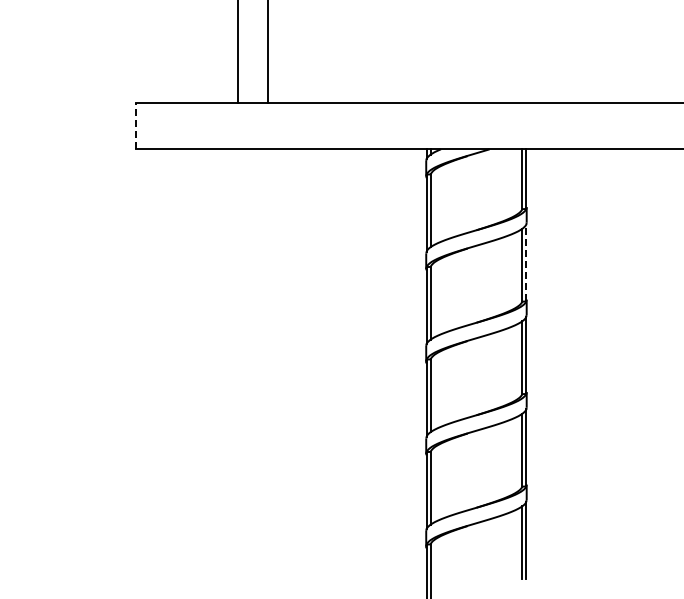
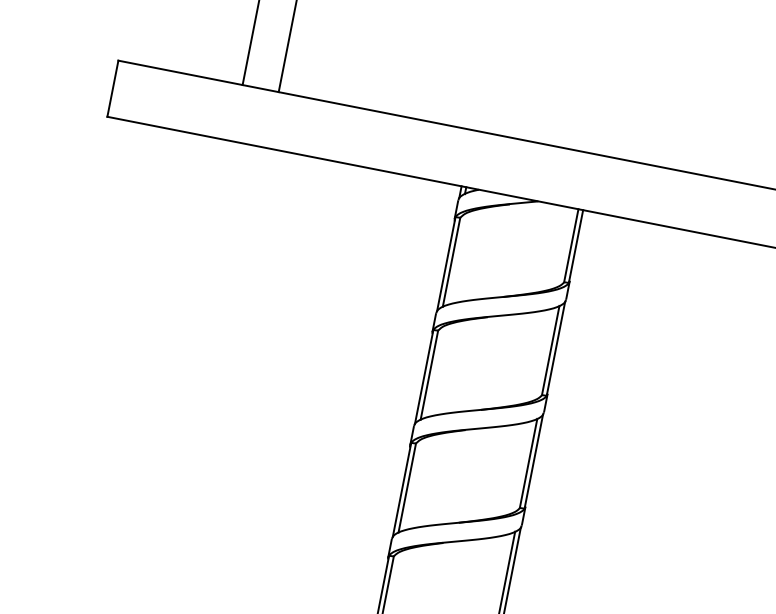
line: (136, 125) -> (113, 87), dashed -> solid
line: (526, 262) -> (556, 348), dashed -> solid

